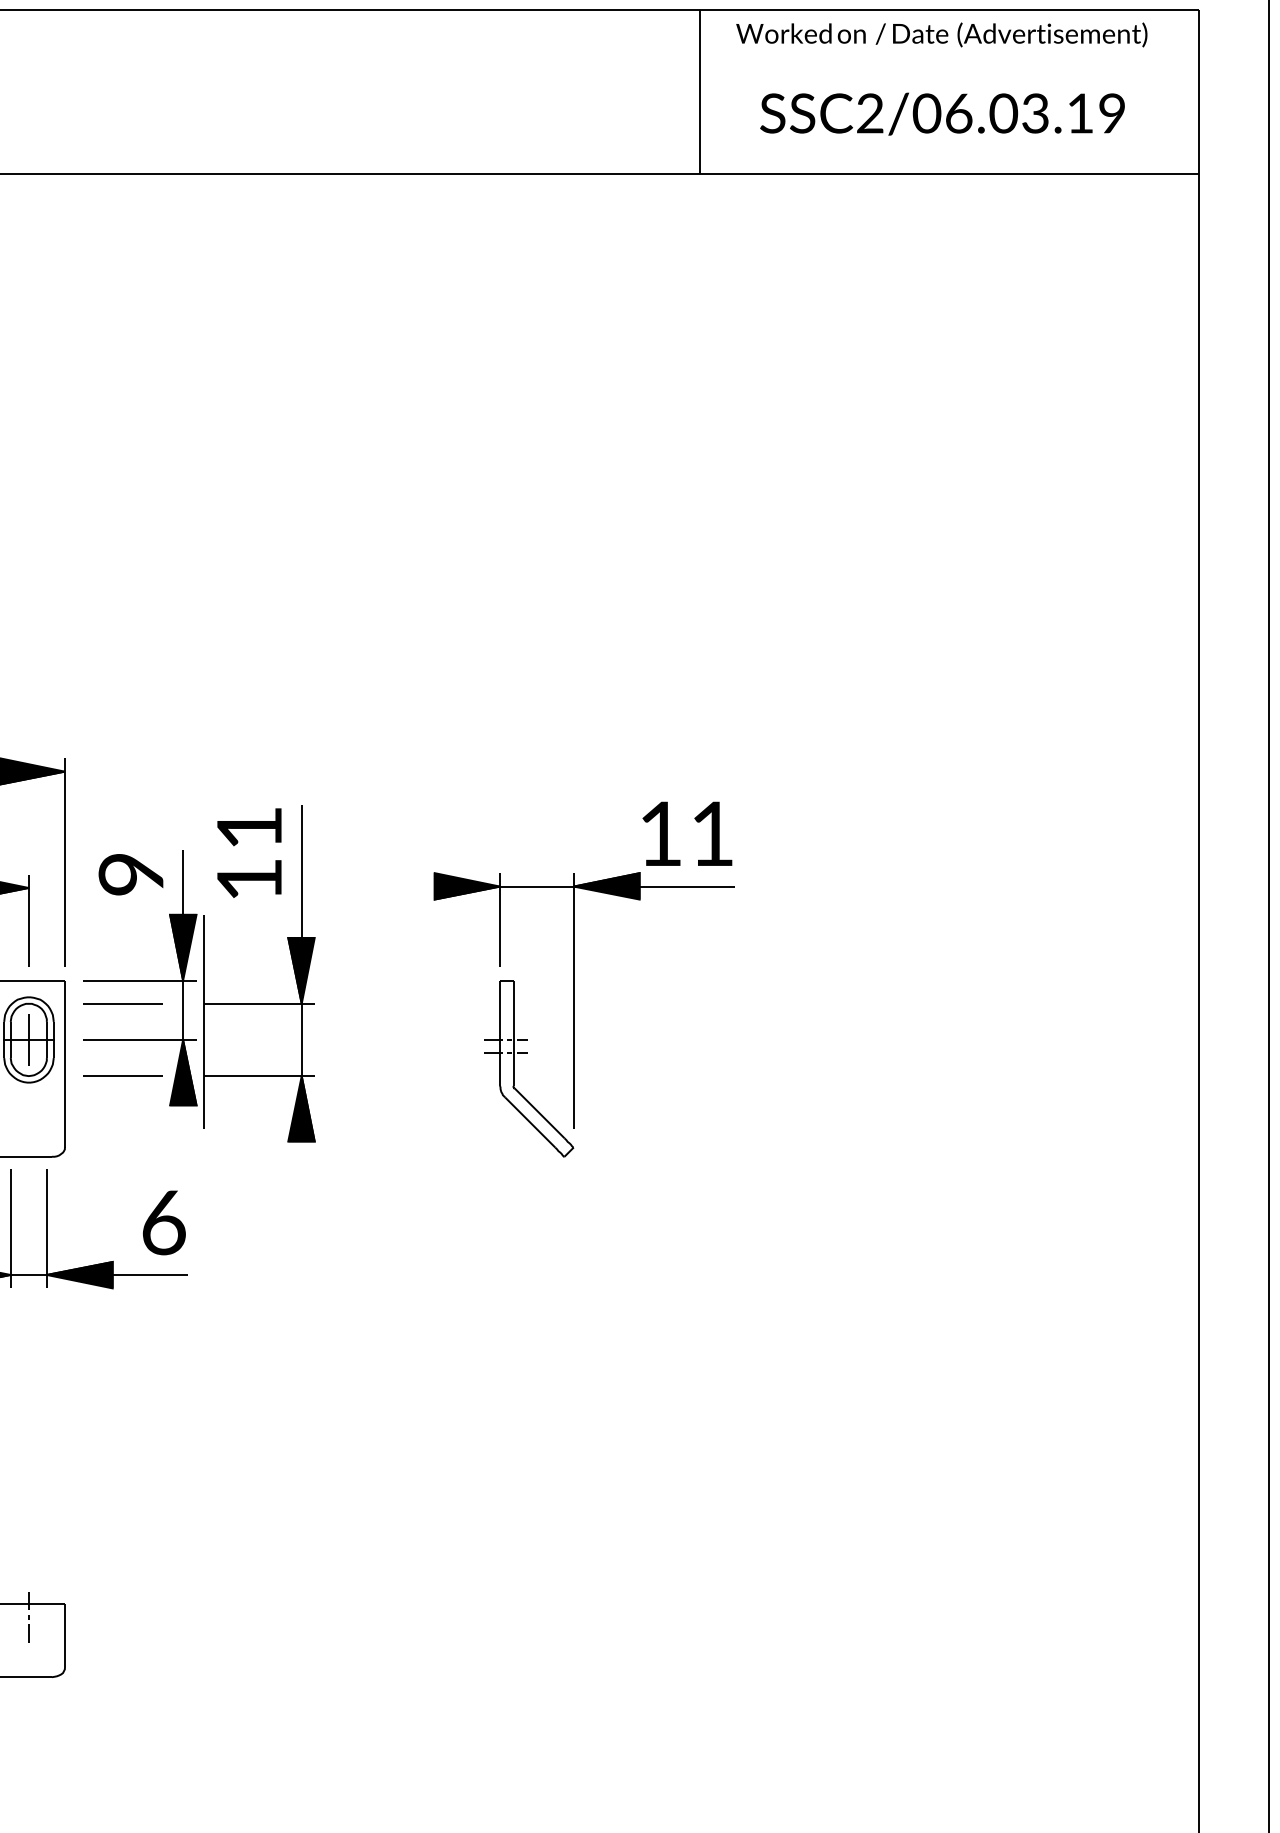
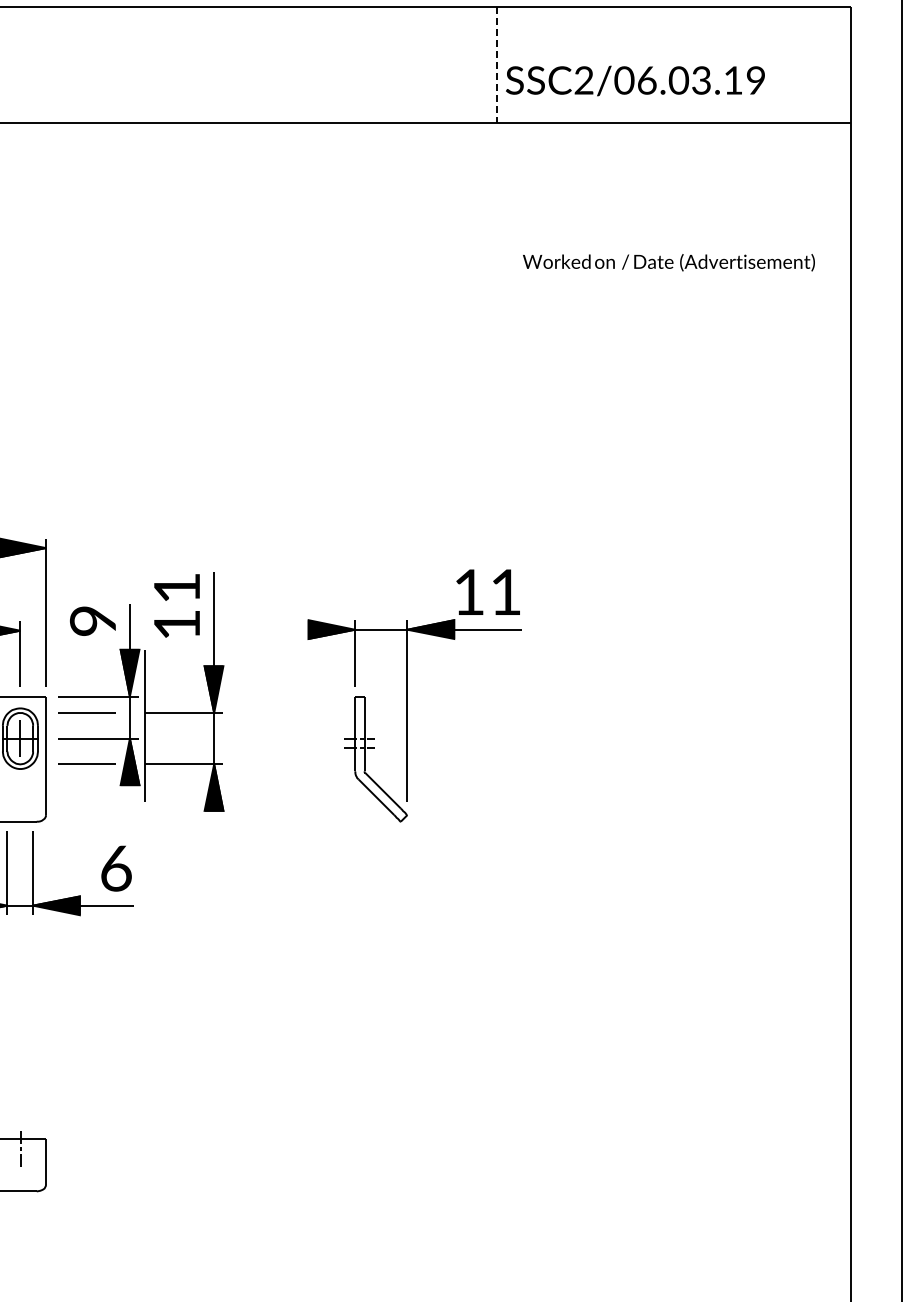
text: (941, 34) -> (668, 262), moved
line: (699, 92) -> (496, 65), solid -> dashed
text: (942, 113) -> (635, 80), moved

